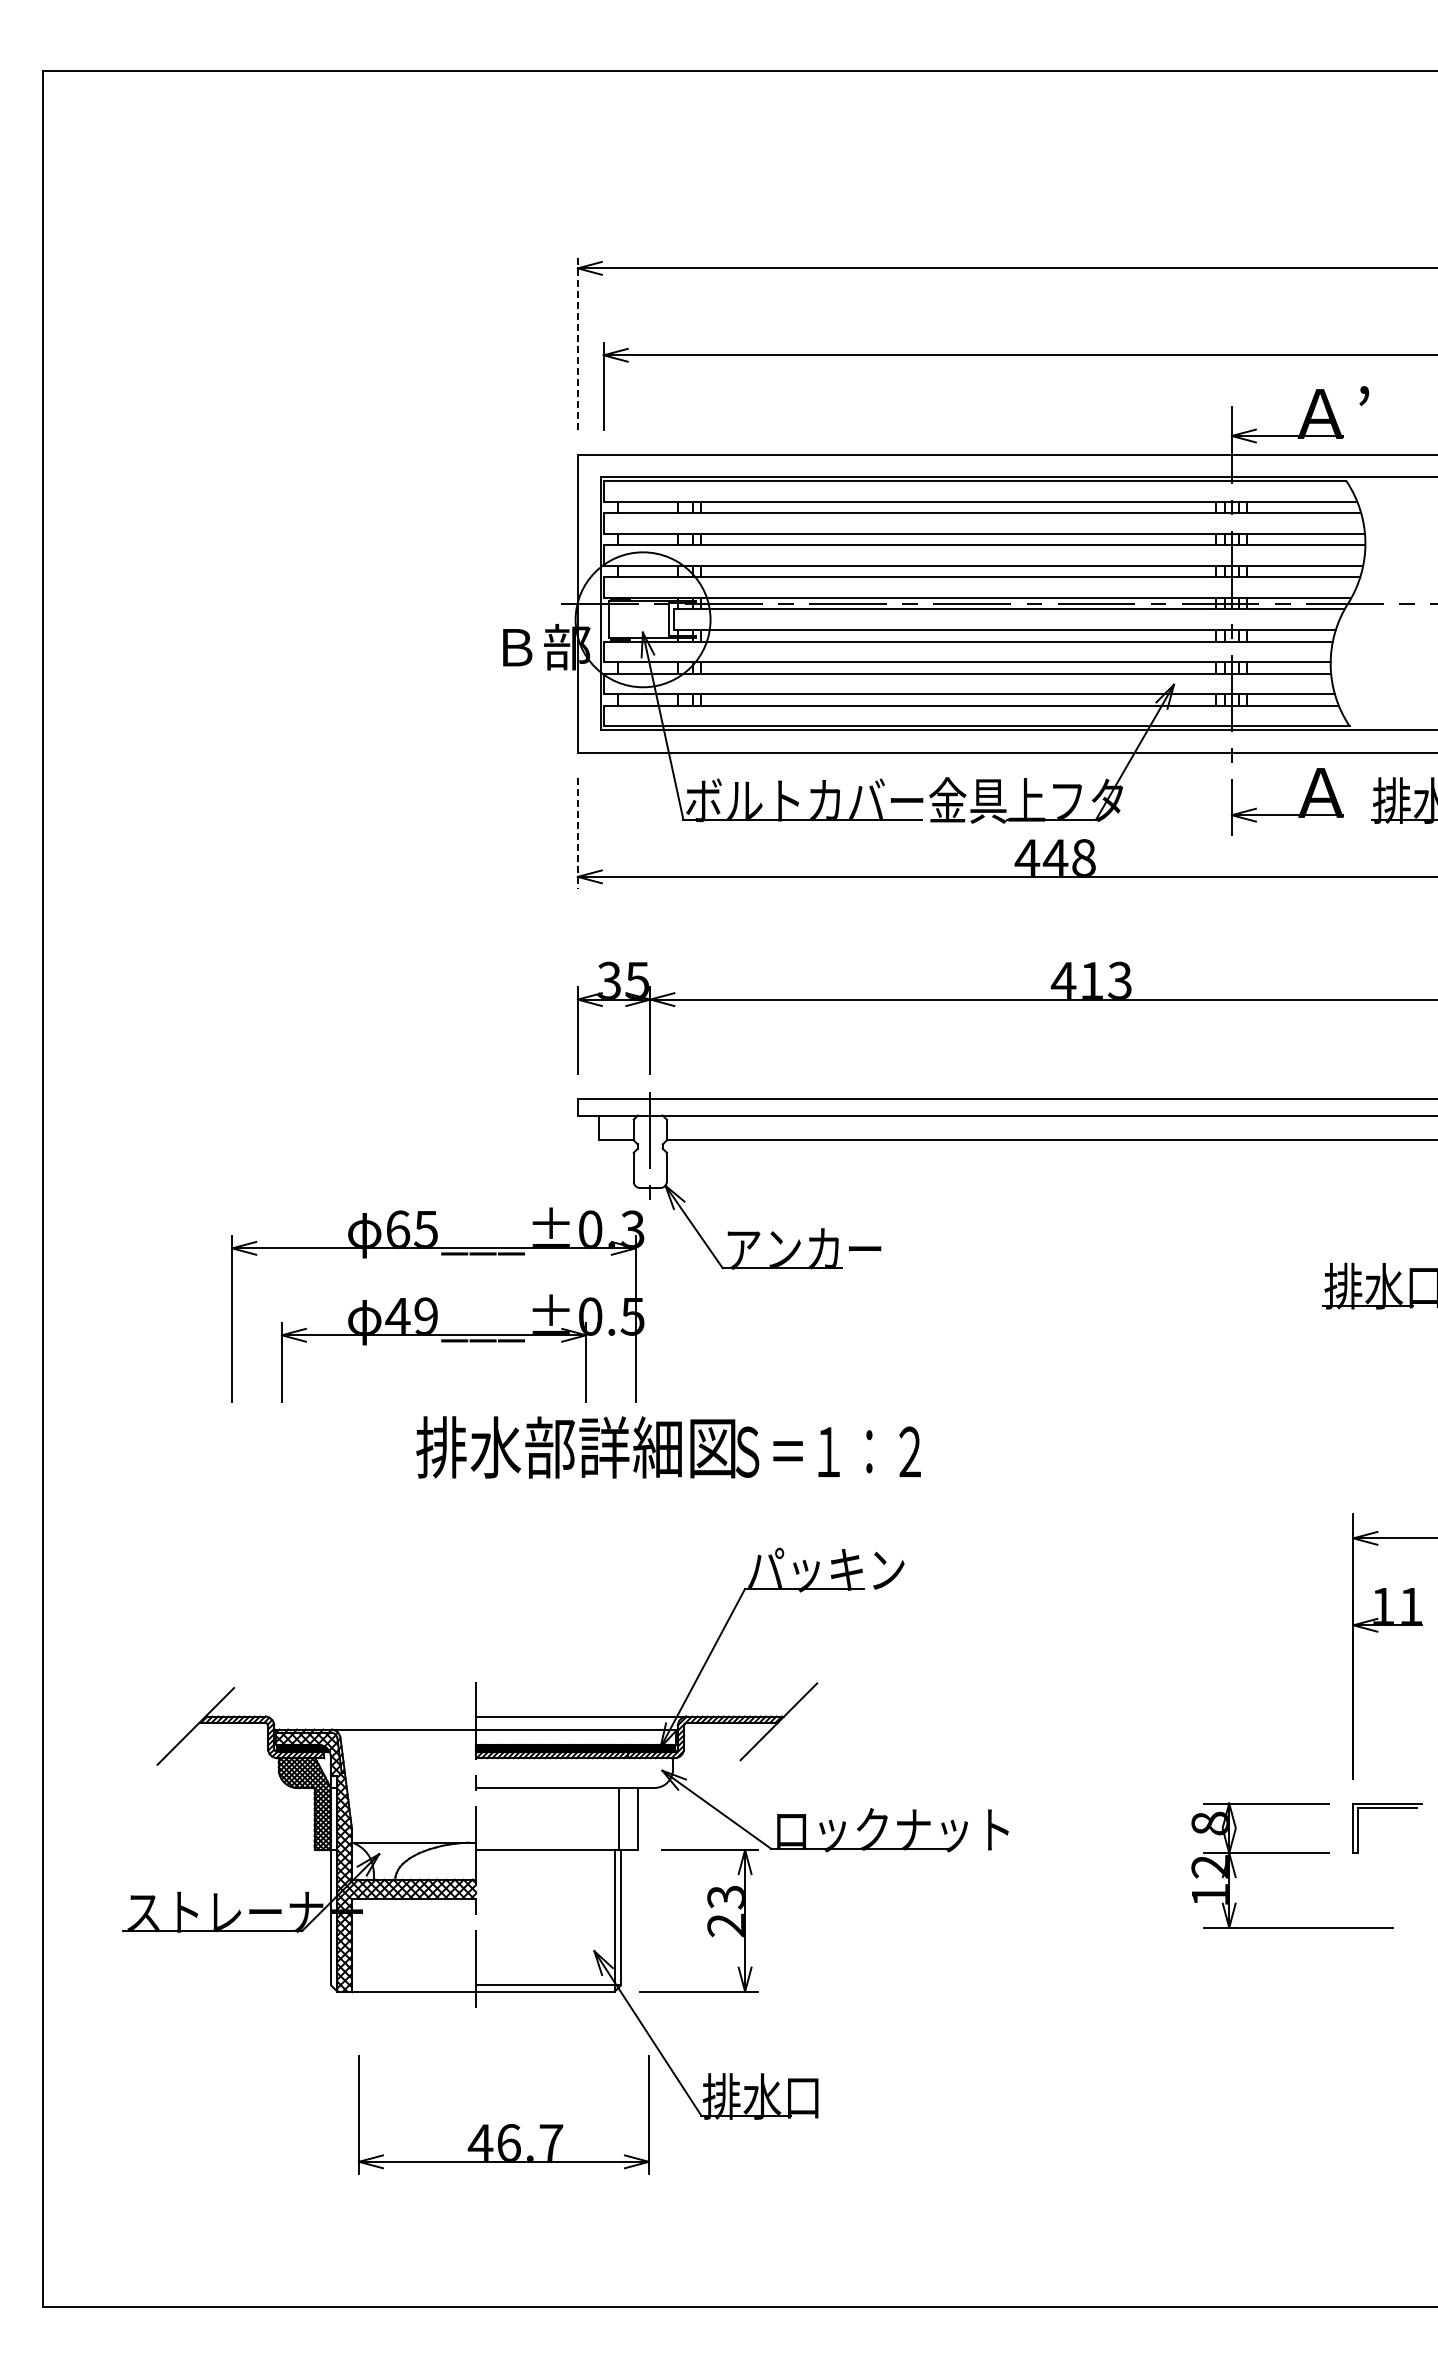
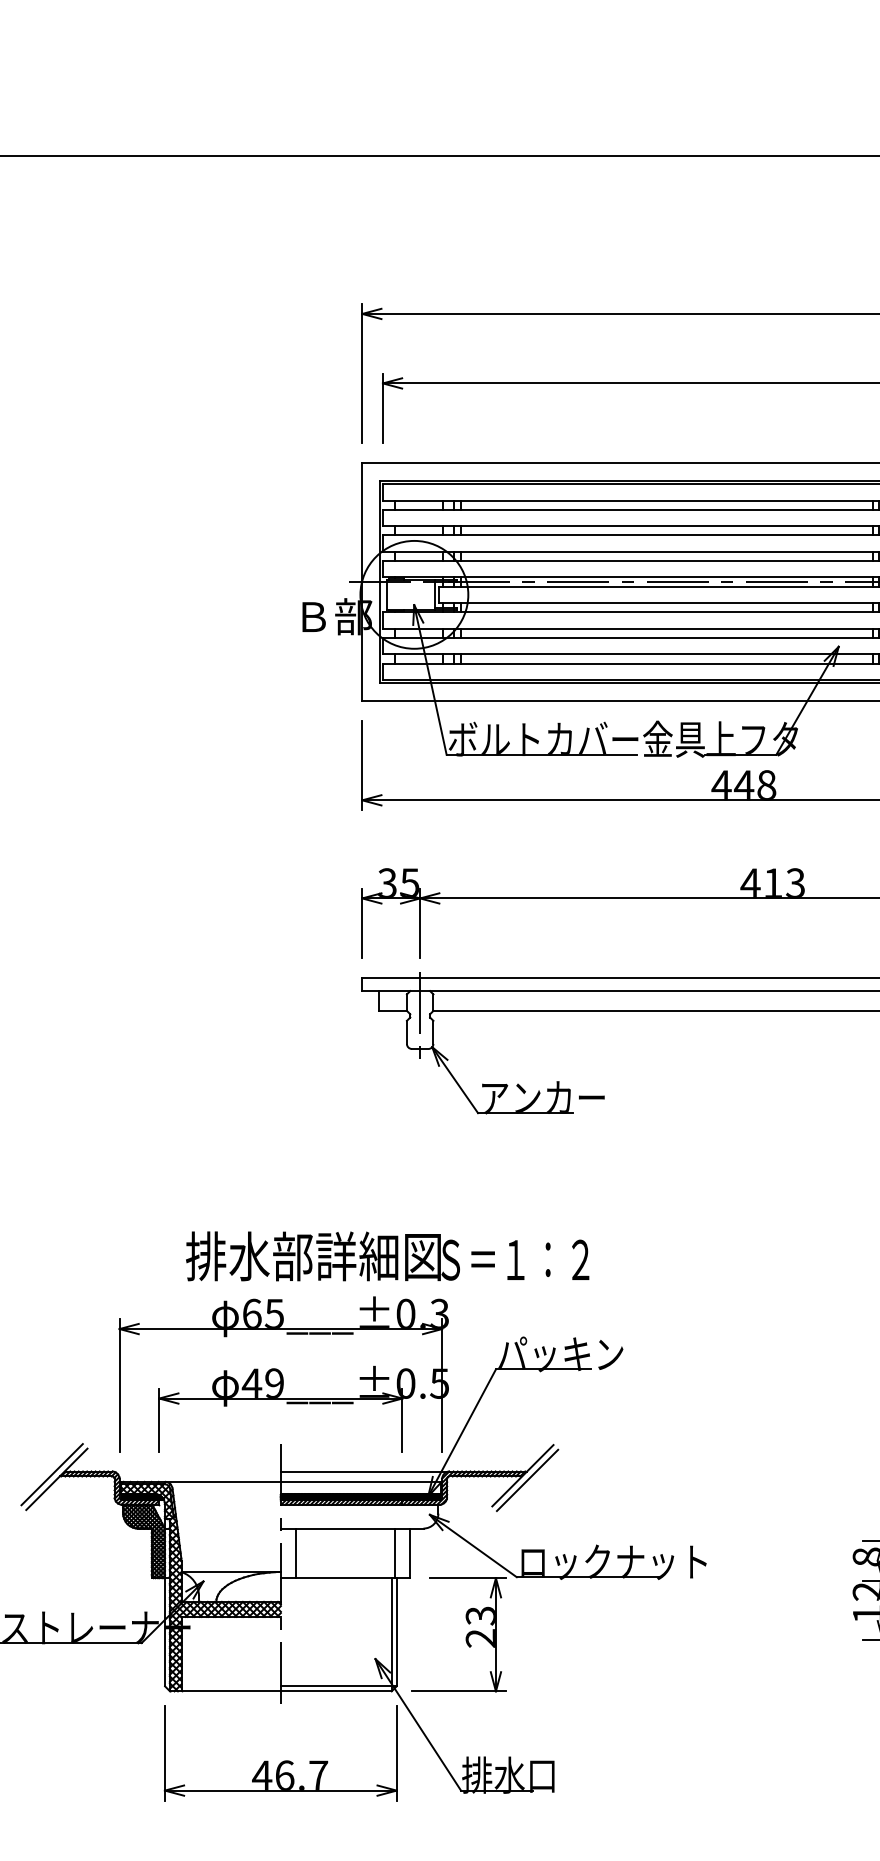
line: (577, 342) -> (361, 373), dashed -> solid
line: (577, 833) -> (361, 765), dashed -> solid
part: (437, 1304) -> (283, 1373), moved
text: (668, 1447) -> (387, 1256), moved
line: (189, 1720) -> (51, 1474), added
line: (784, 1727) -> (527, 1480), added
line: (494, 1818) -> (295, 1552), added
part: (507, 2124) -> (283, 1760), moved

